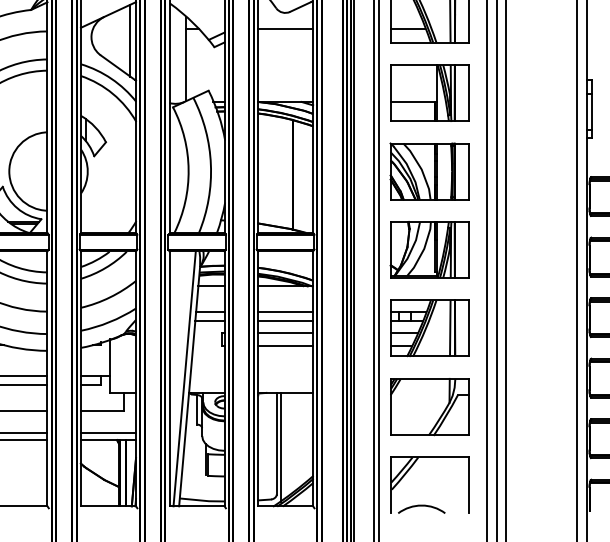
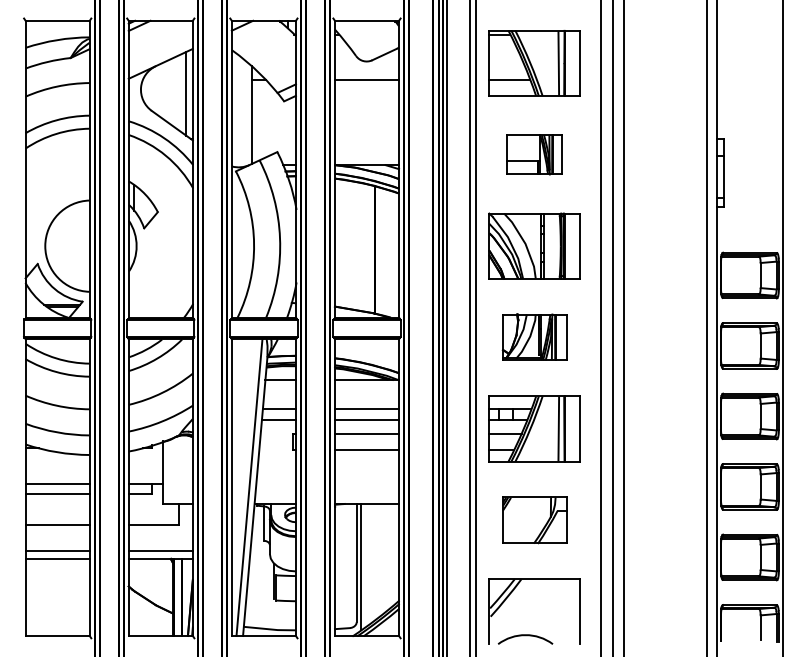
part: (429, 92) -> (534, 154), size x0.6
part: (429, 249) -> (534, 336), size x0.7
part: (429, 407) -> (534, 520), size x0.7

